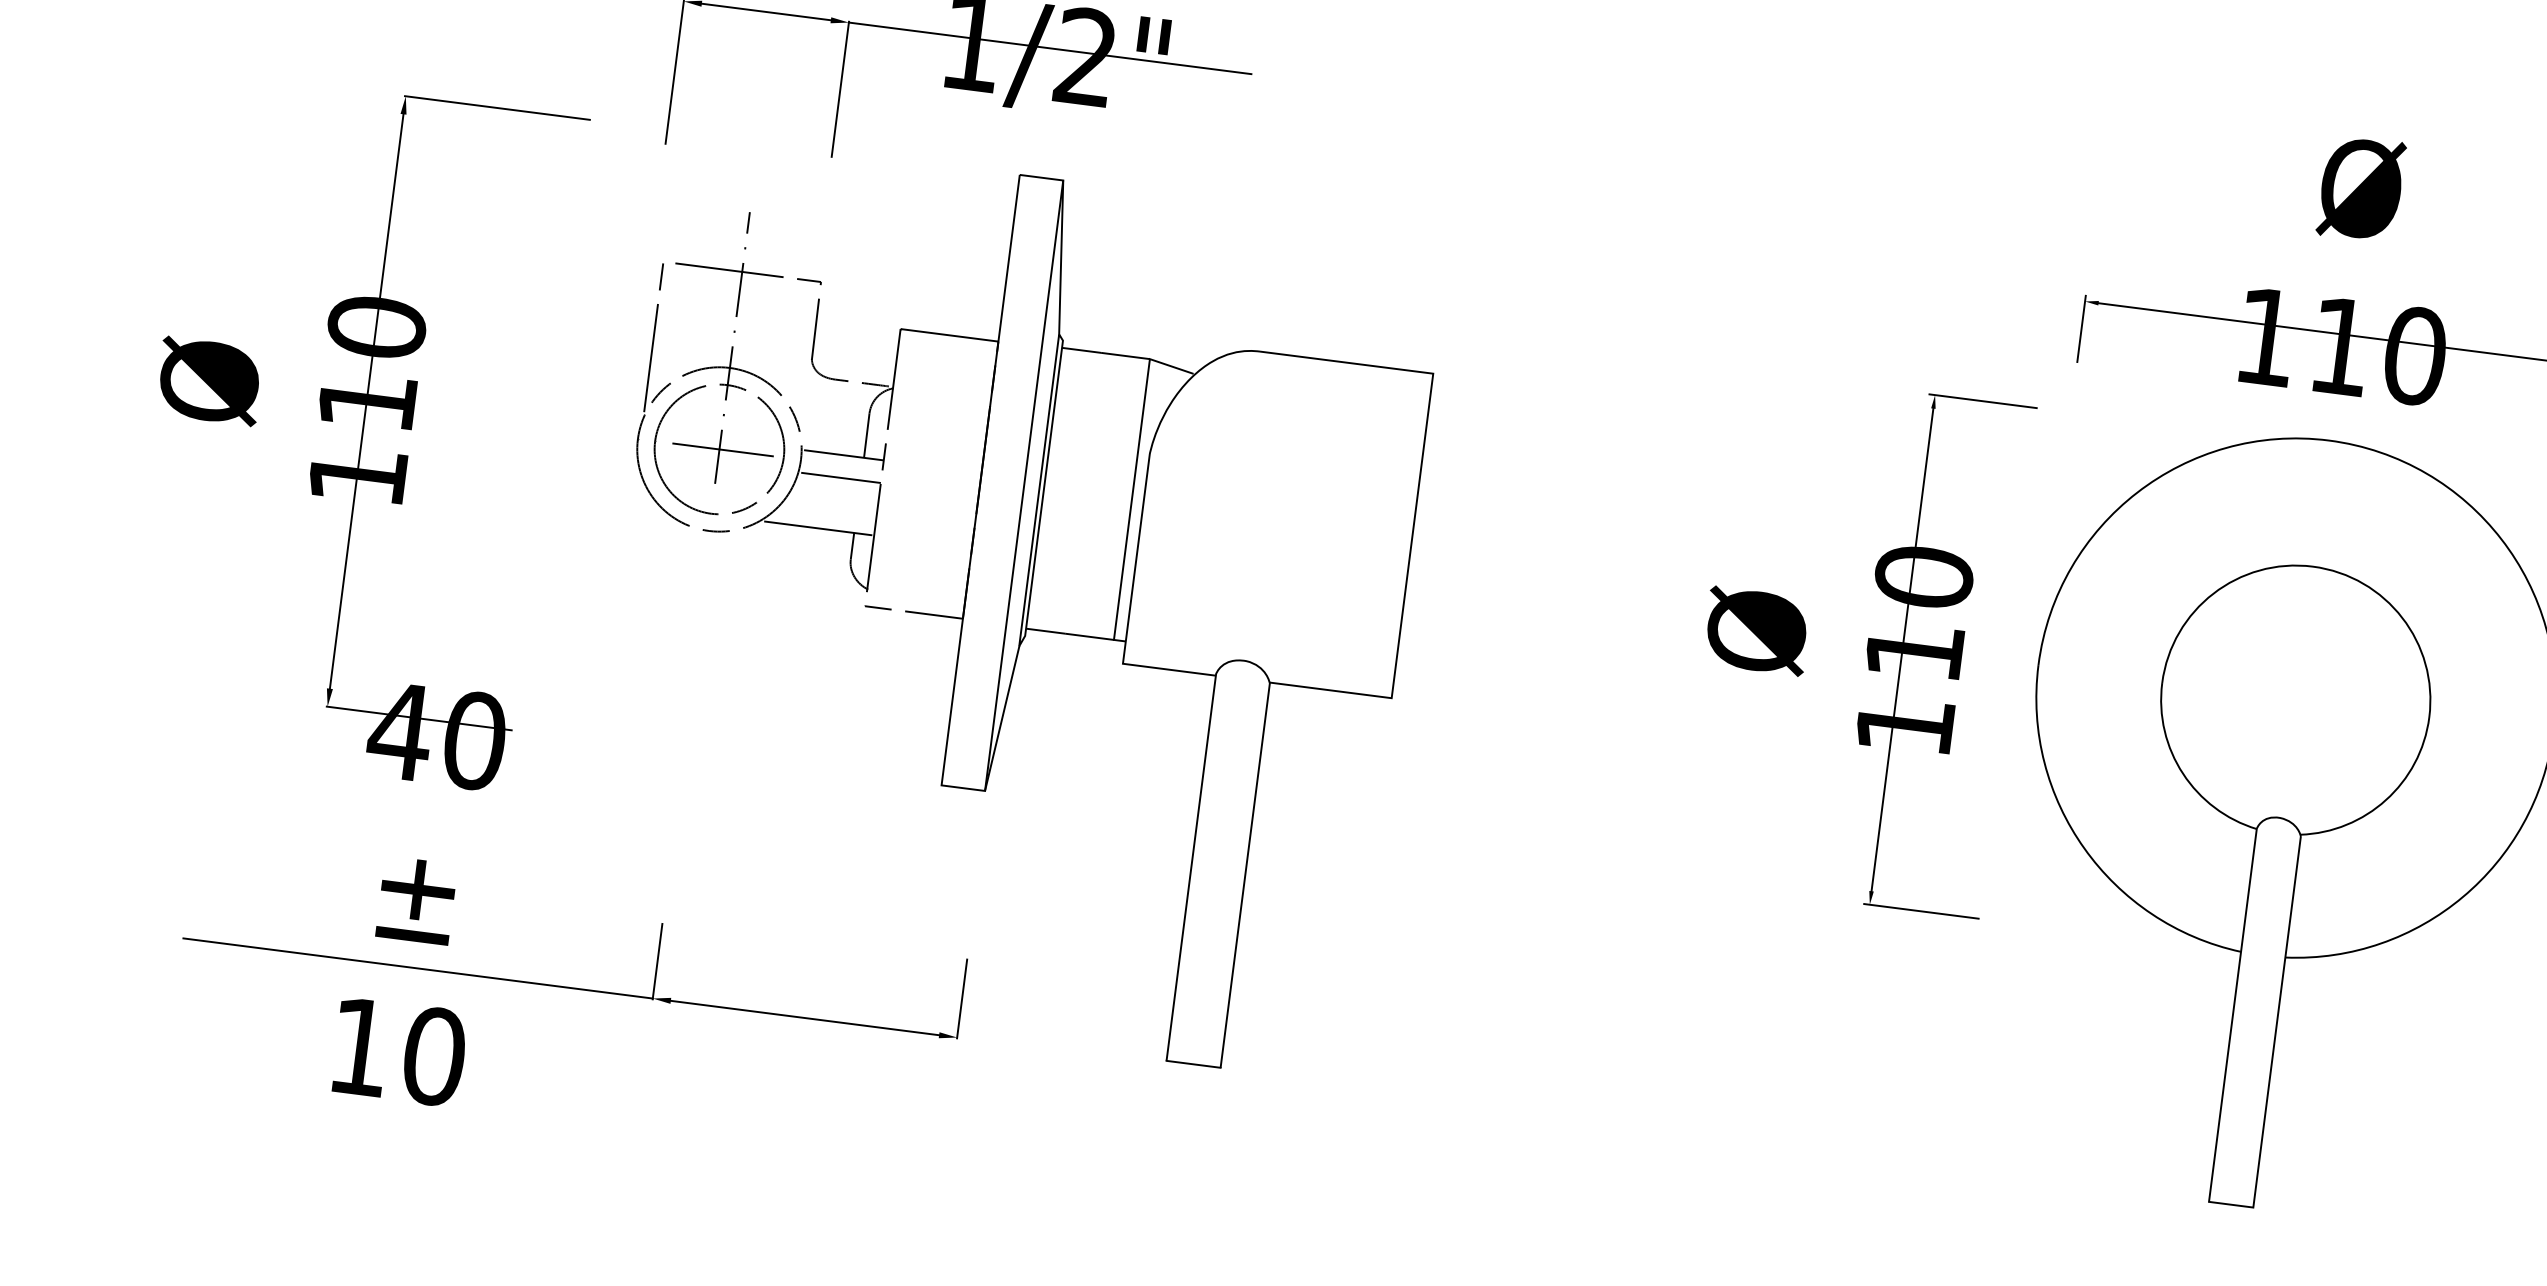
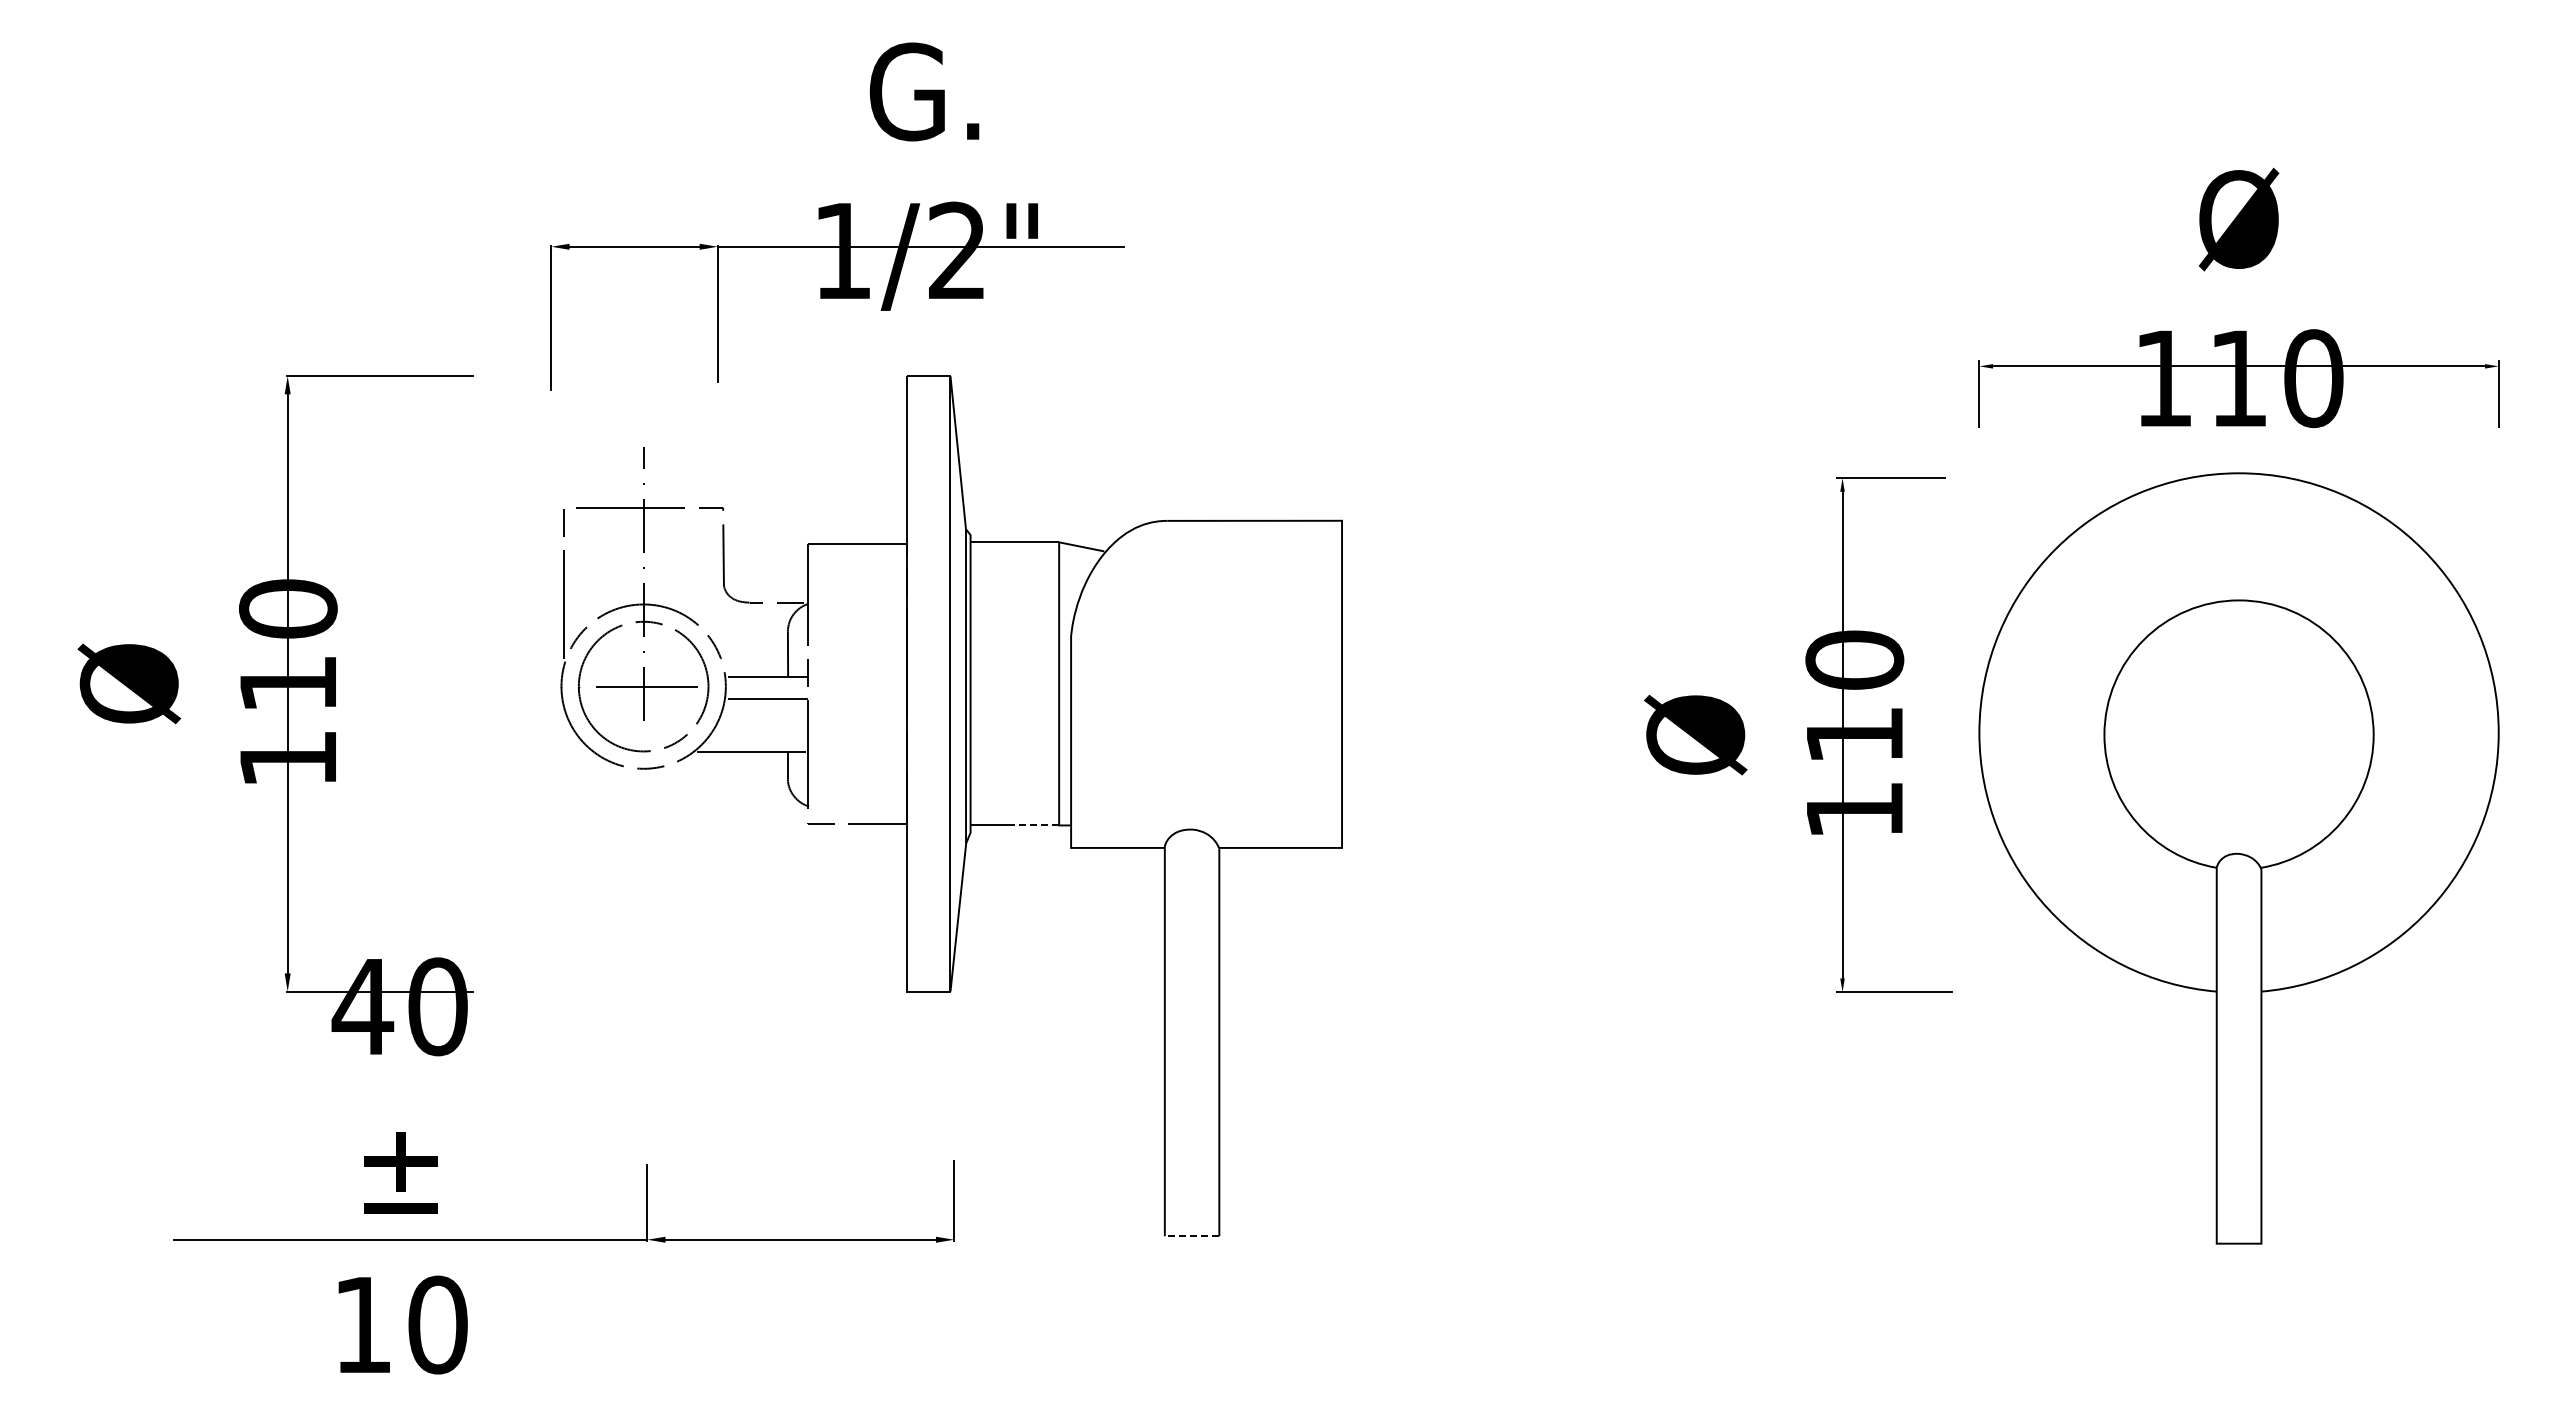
line: (1089, 636) -> (1034, 825), solid -> dashed
line: (1192, 1064) -> (1191, 1236), solid -> dashed

